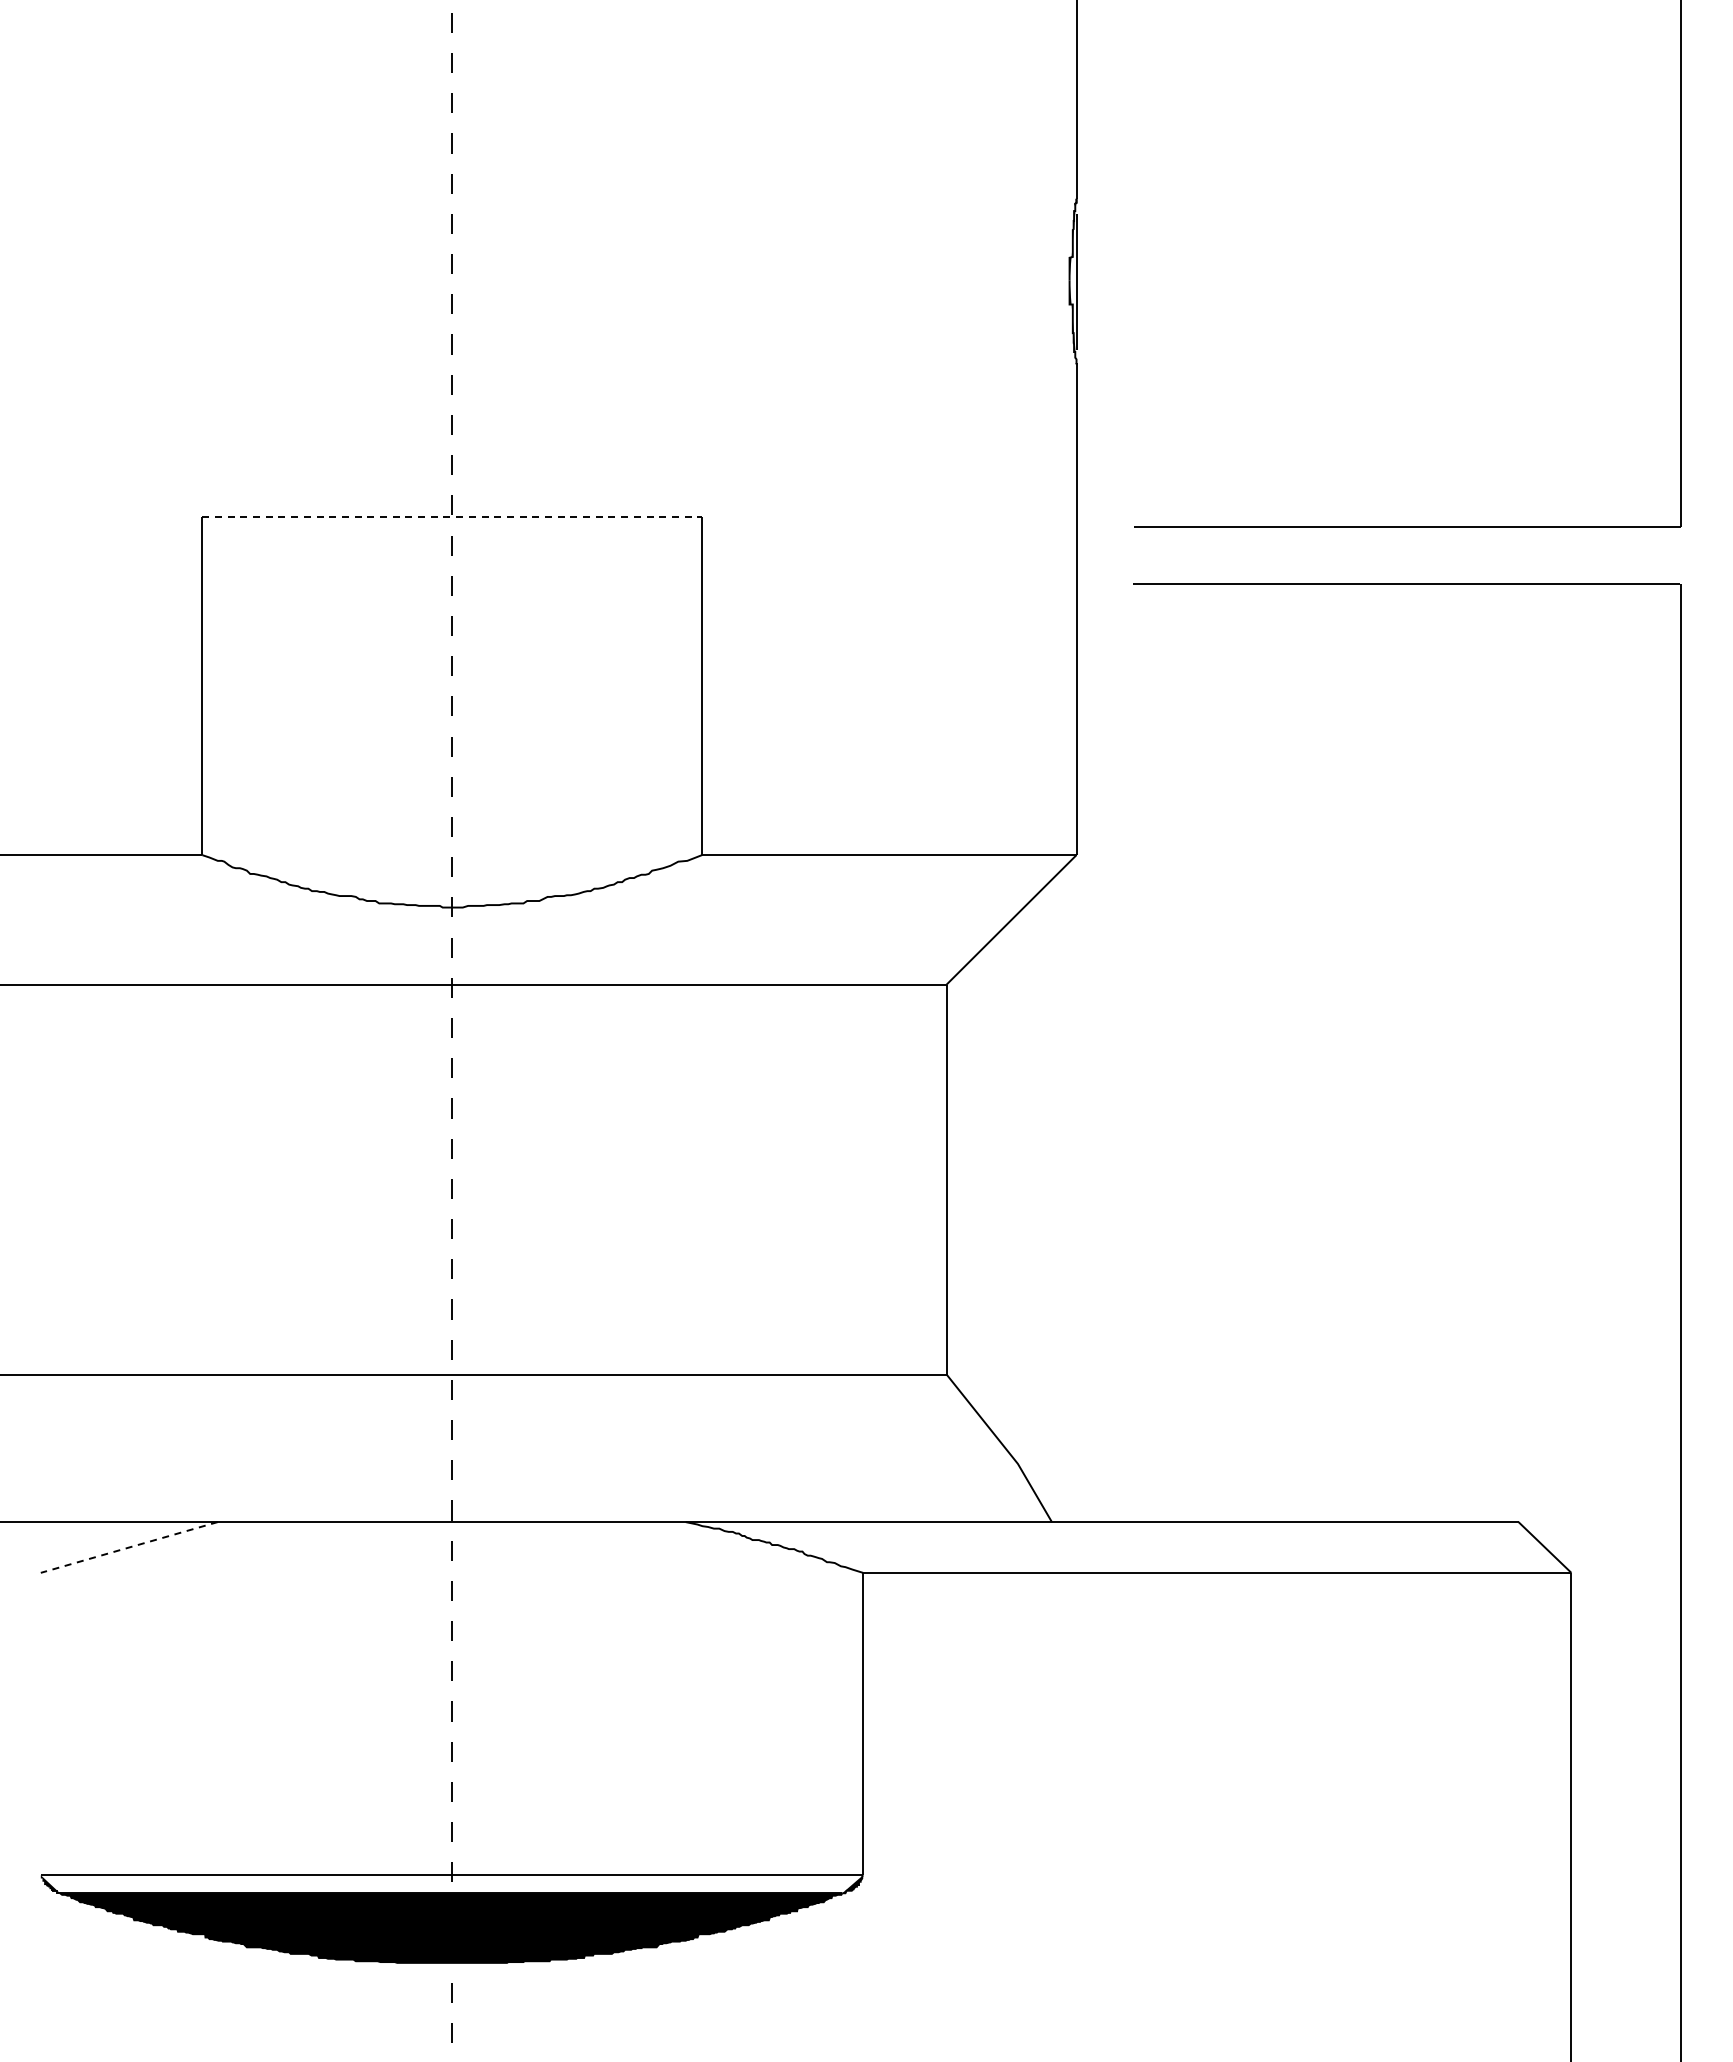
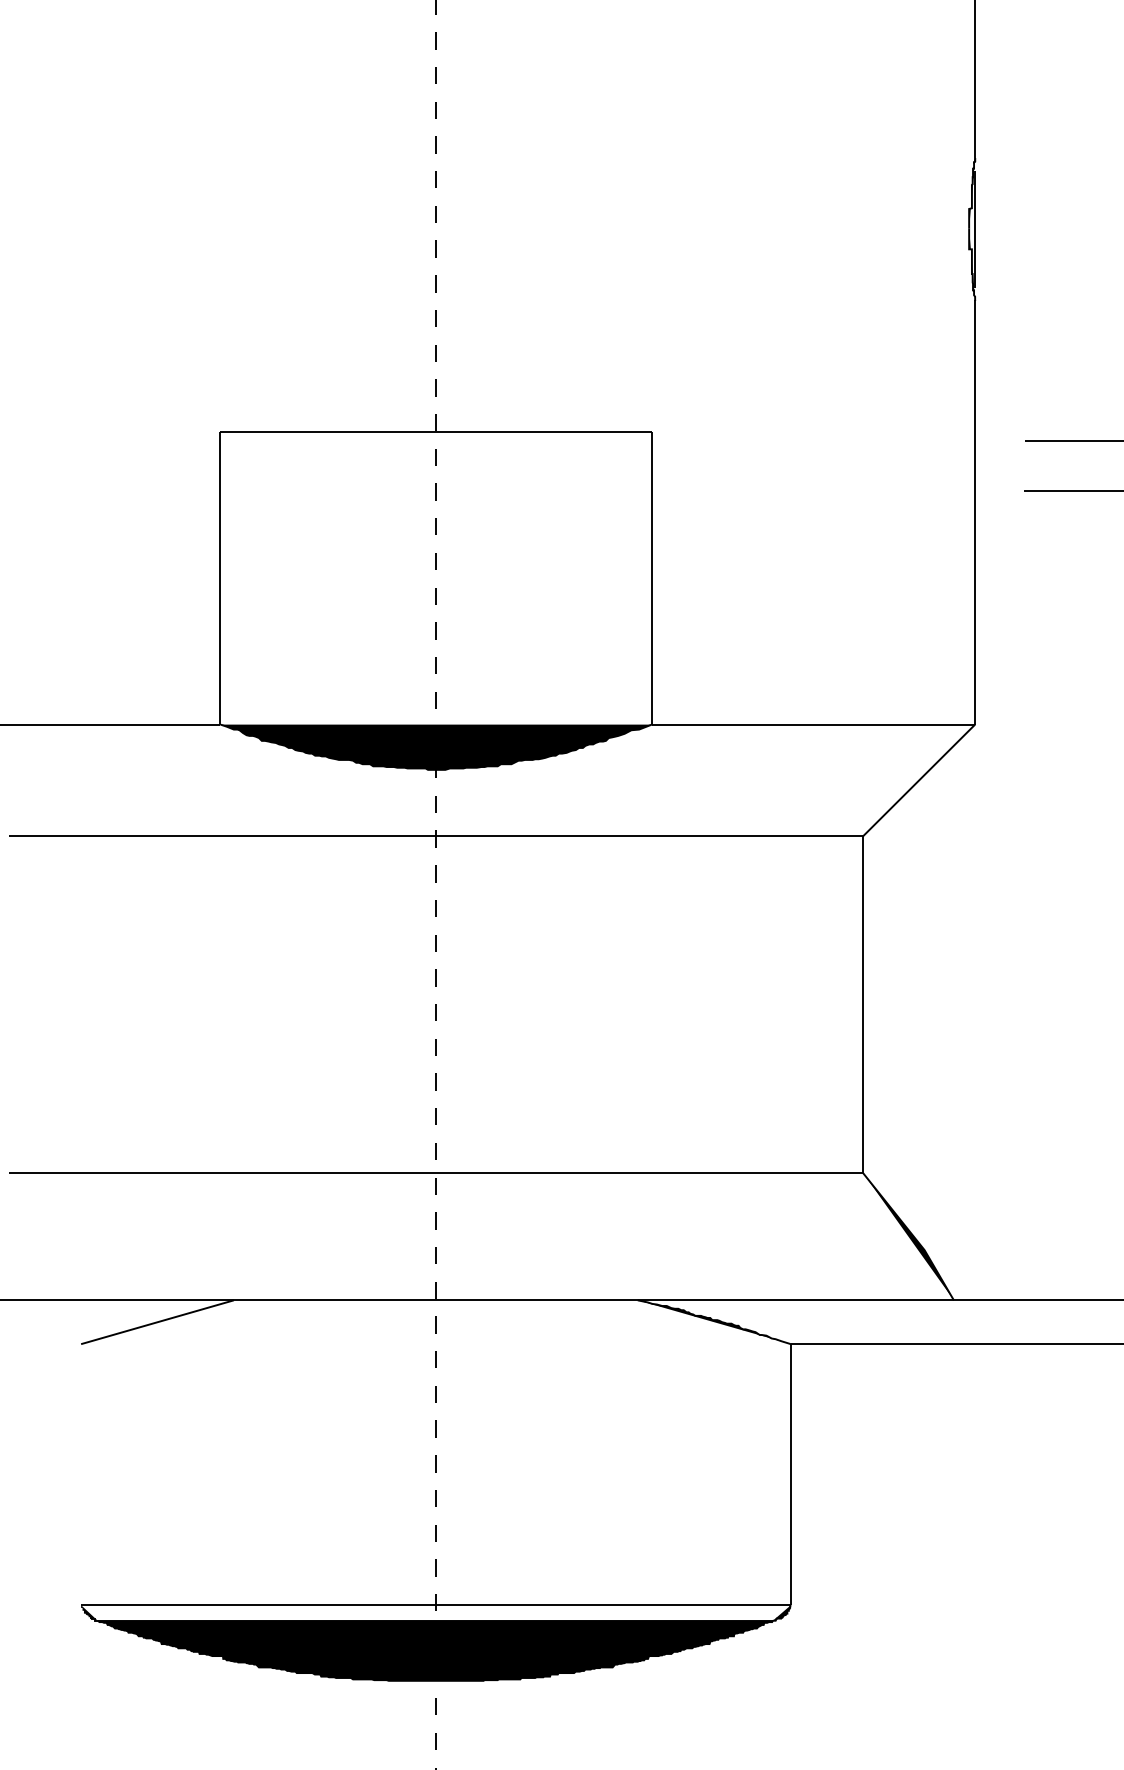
line: (452, 516) -> (436, 432), dashed -> solid
fill: (452, 881) -> (436, 747), added
fill: (998, 1448) -> (907, 1236), added
line: (128, 1547) -> (156, 1322), dashed -> solid
fill: (774, 1547) -> (714, 1322), added

